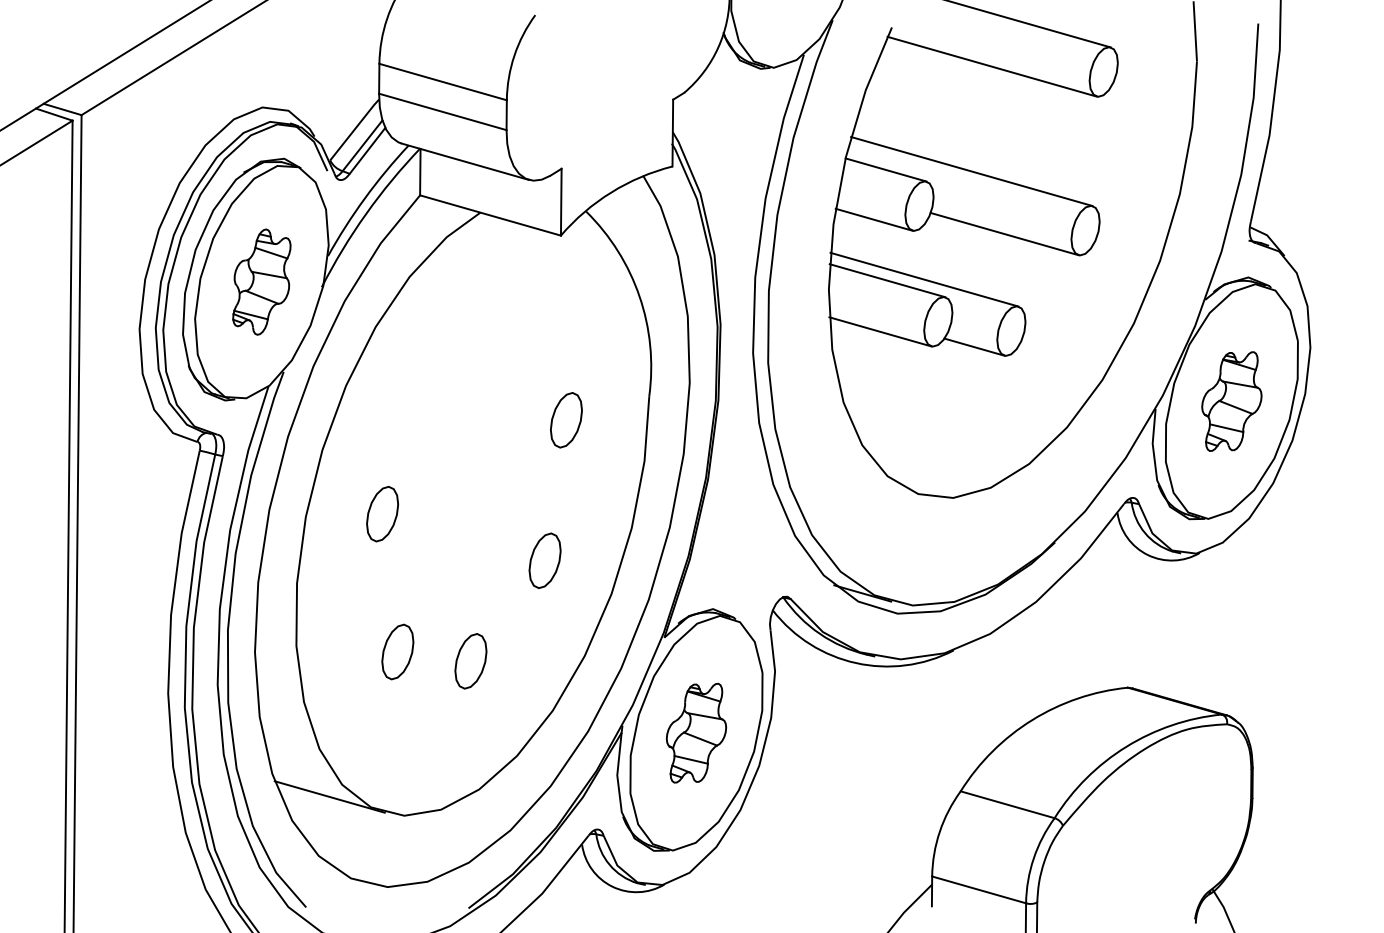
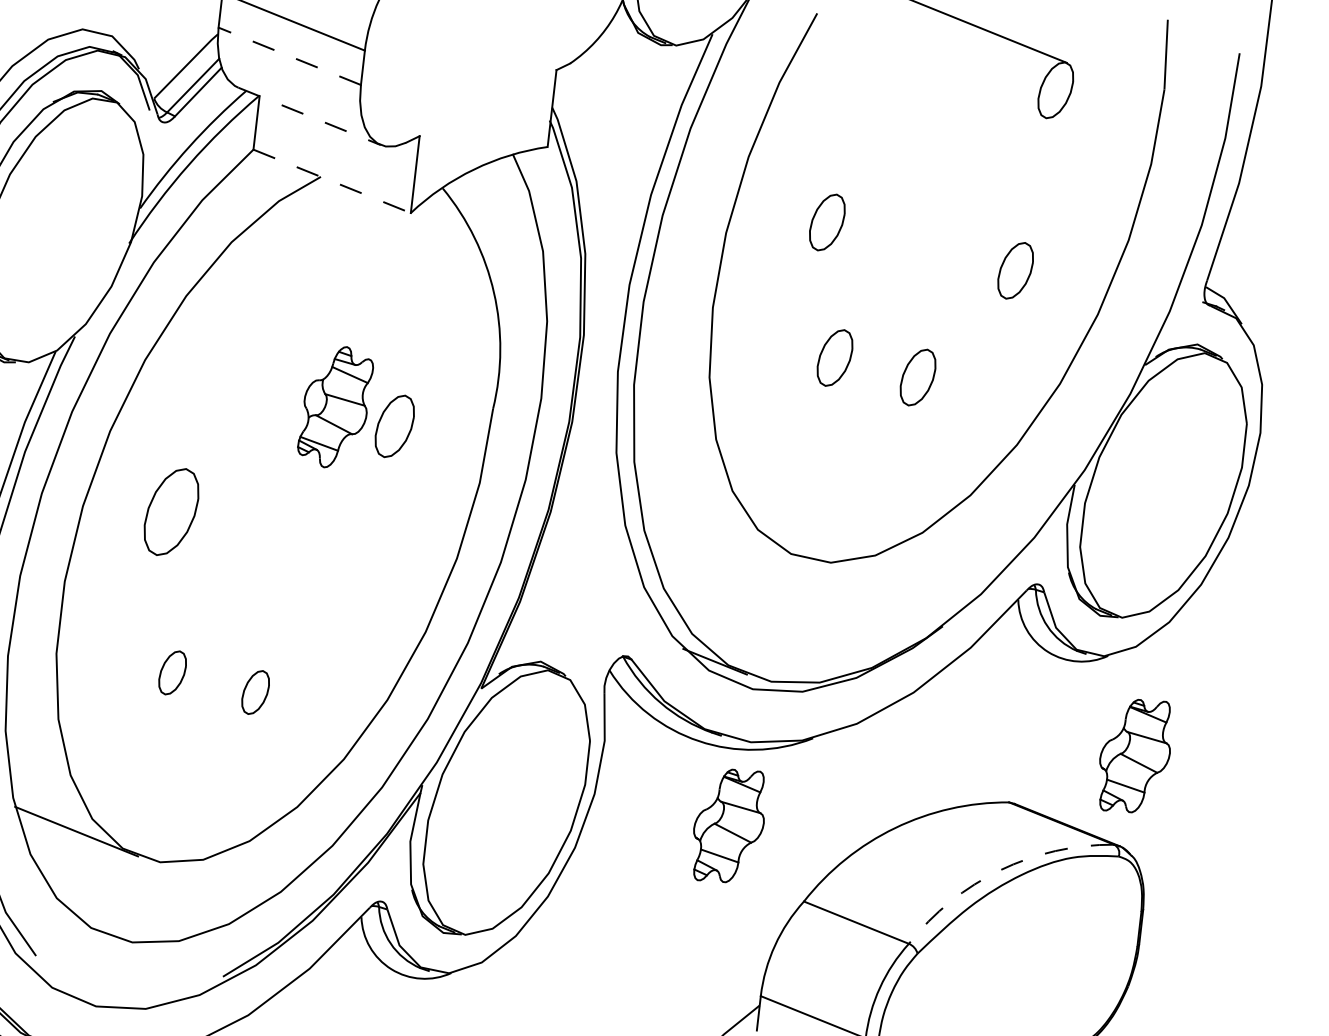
line: (991, 66) -> (927, 70), removed
line: (442, 111) -> (289, 55), solid -> dashed
line: (465, 161) -> (309, 116), solid -> dashed
line: (885, 169) -> (792, 176), removed
line: (971, 171) -> (891, 188), removed
line: (491, 215) -> (333, 181), solid -> dashed
line: (873, 219) -> (772, 232), removed
line: (1004, 233) -> (921, 264), removed
line: (924, 279) -> (824, 307), removed
line: (887, 280) -> (781, 304), removed
part: (261, 281) -> (335, 406), moved
line: (880, 331) -> (767, 362), removed
line: (974, 346) -> (873, 390), removed
part: (1231, 401) -> (1134, 755), moved
part: (382, 514) -> (171, 512), size x1.4
part: (544, 560) -> (352, 585), removed
part: (397, 651) -> (172, 672), size x0.7
part: (470, 661) -> (255, 692), size x0.7
part: (696, 732) -> (729, 825), moved
arc: (1126, 746) -> (1000, 869), solid -> dashed

